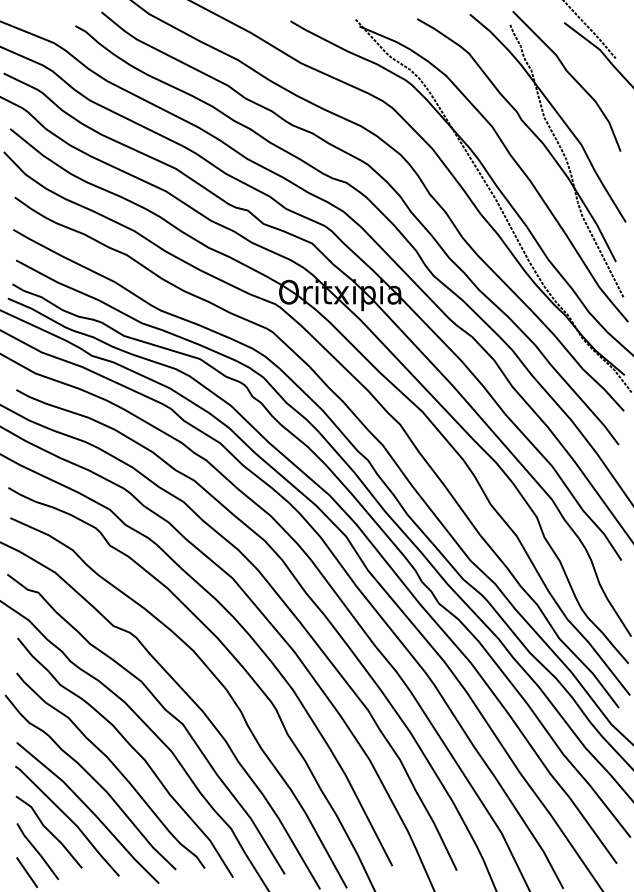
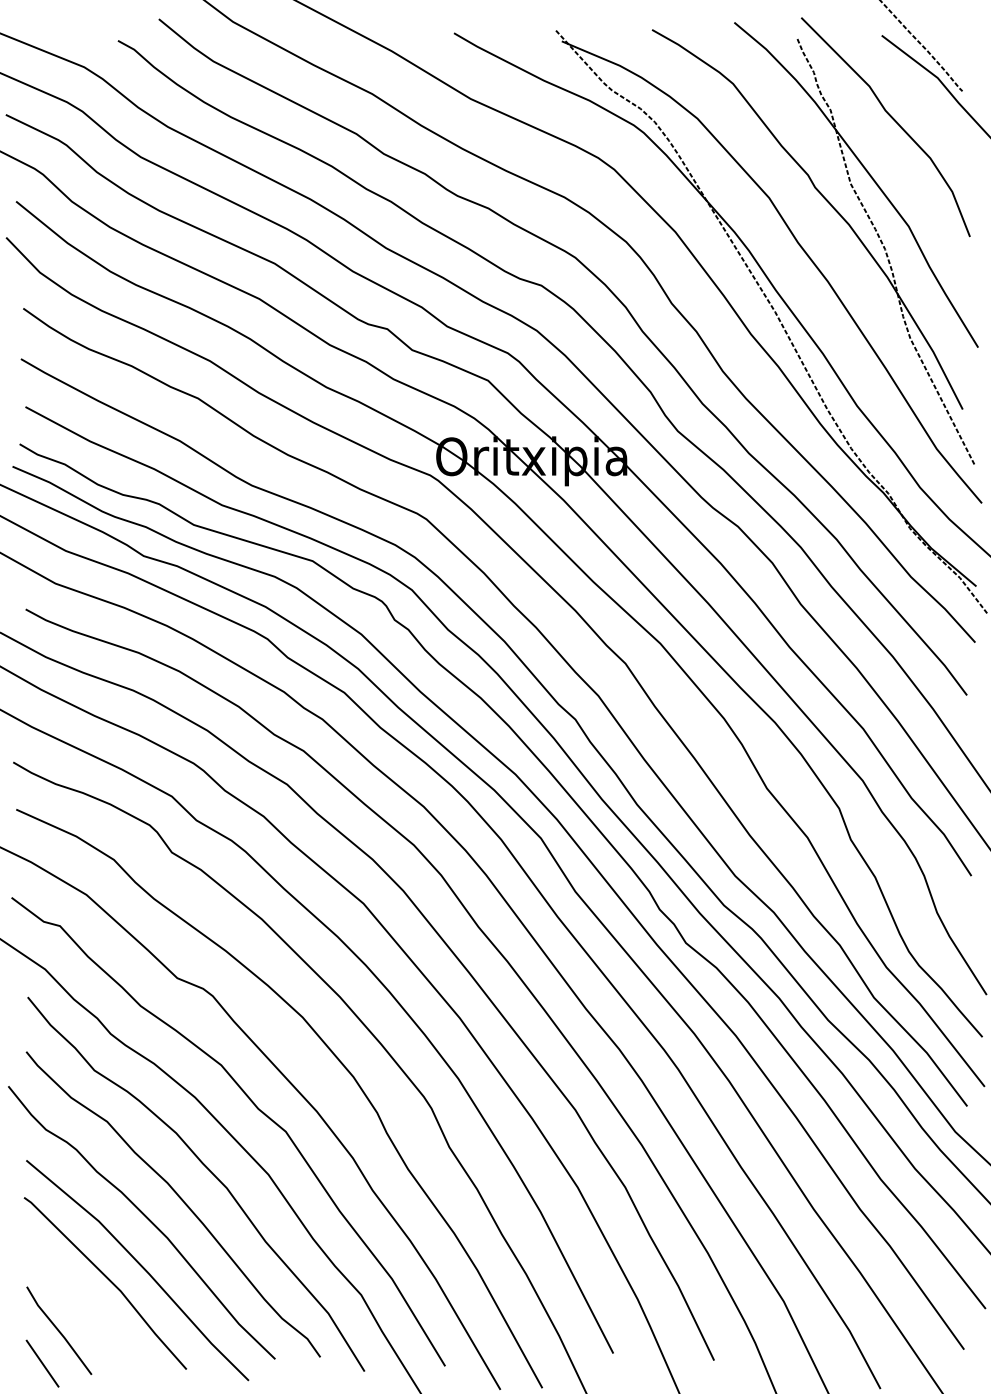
part: (48, 831) -> (75, 1299), removed

